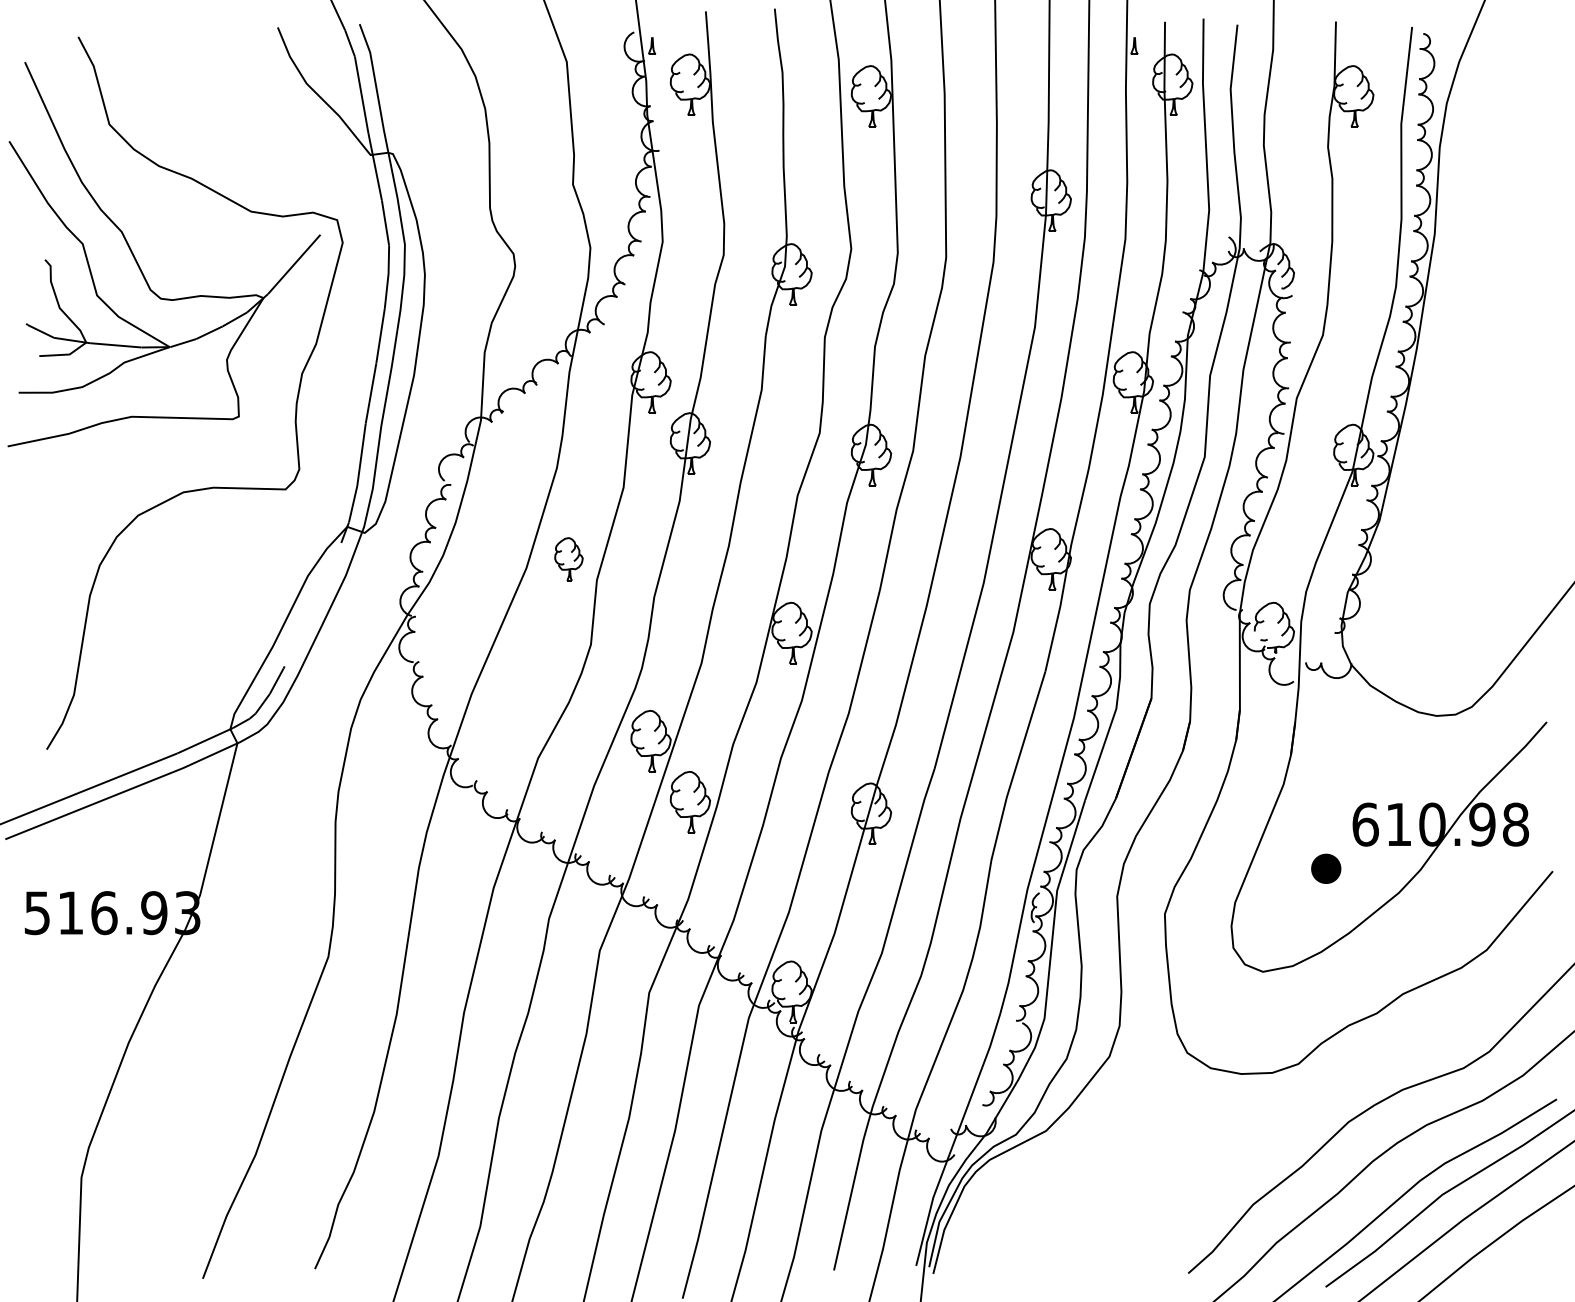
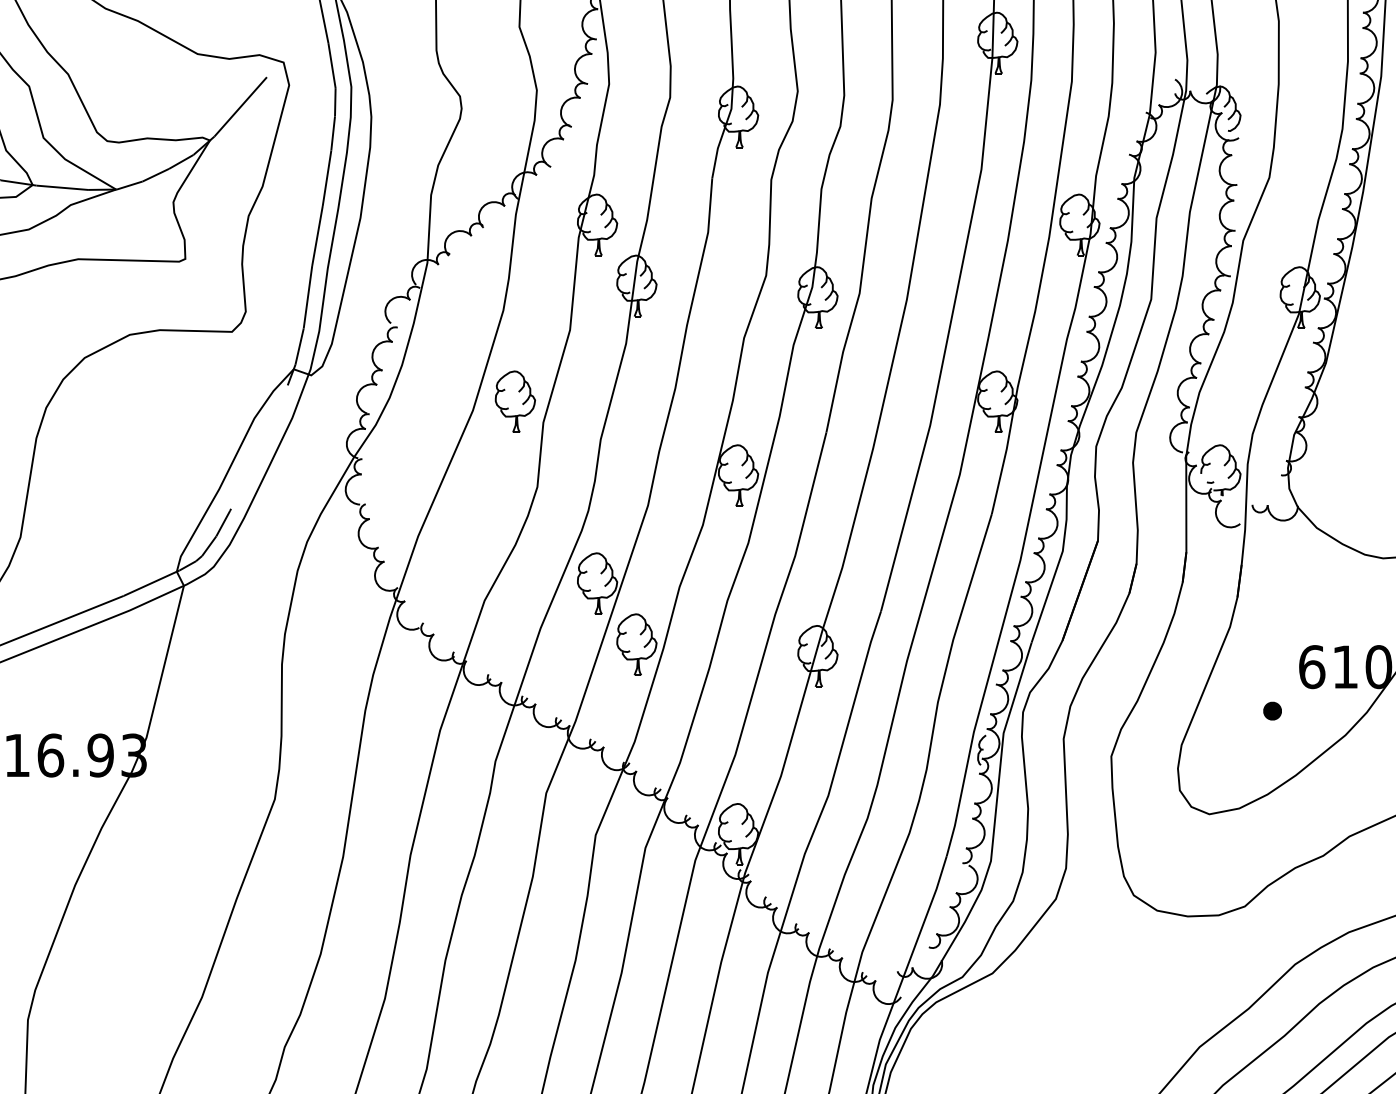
part: (568, 559) -> (514, 401), size x1.43
part: (1325, 868) -> (1271, 710), size x0.62

